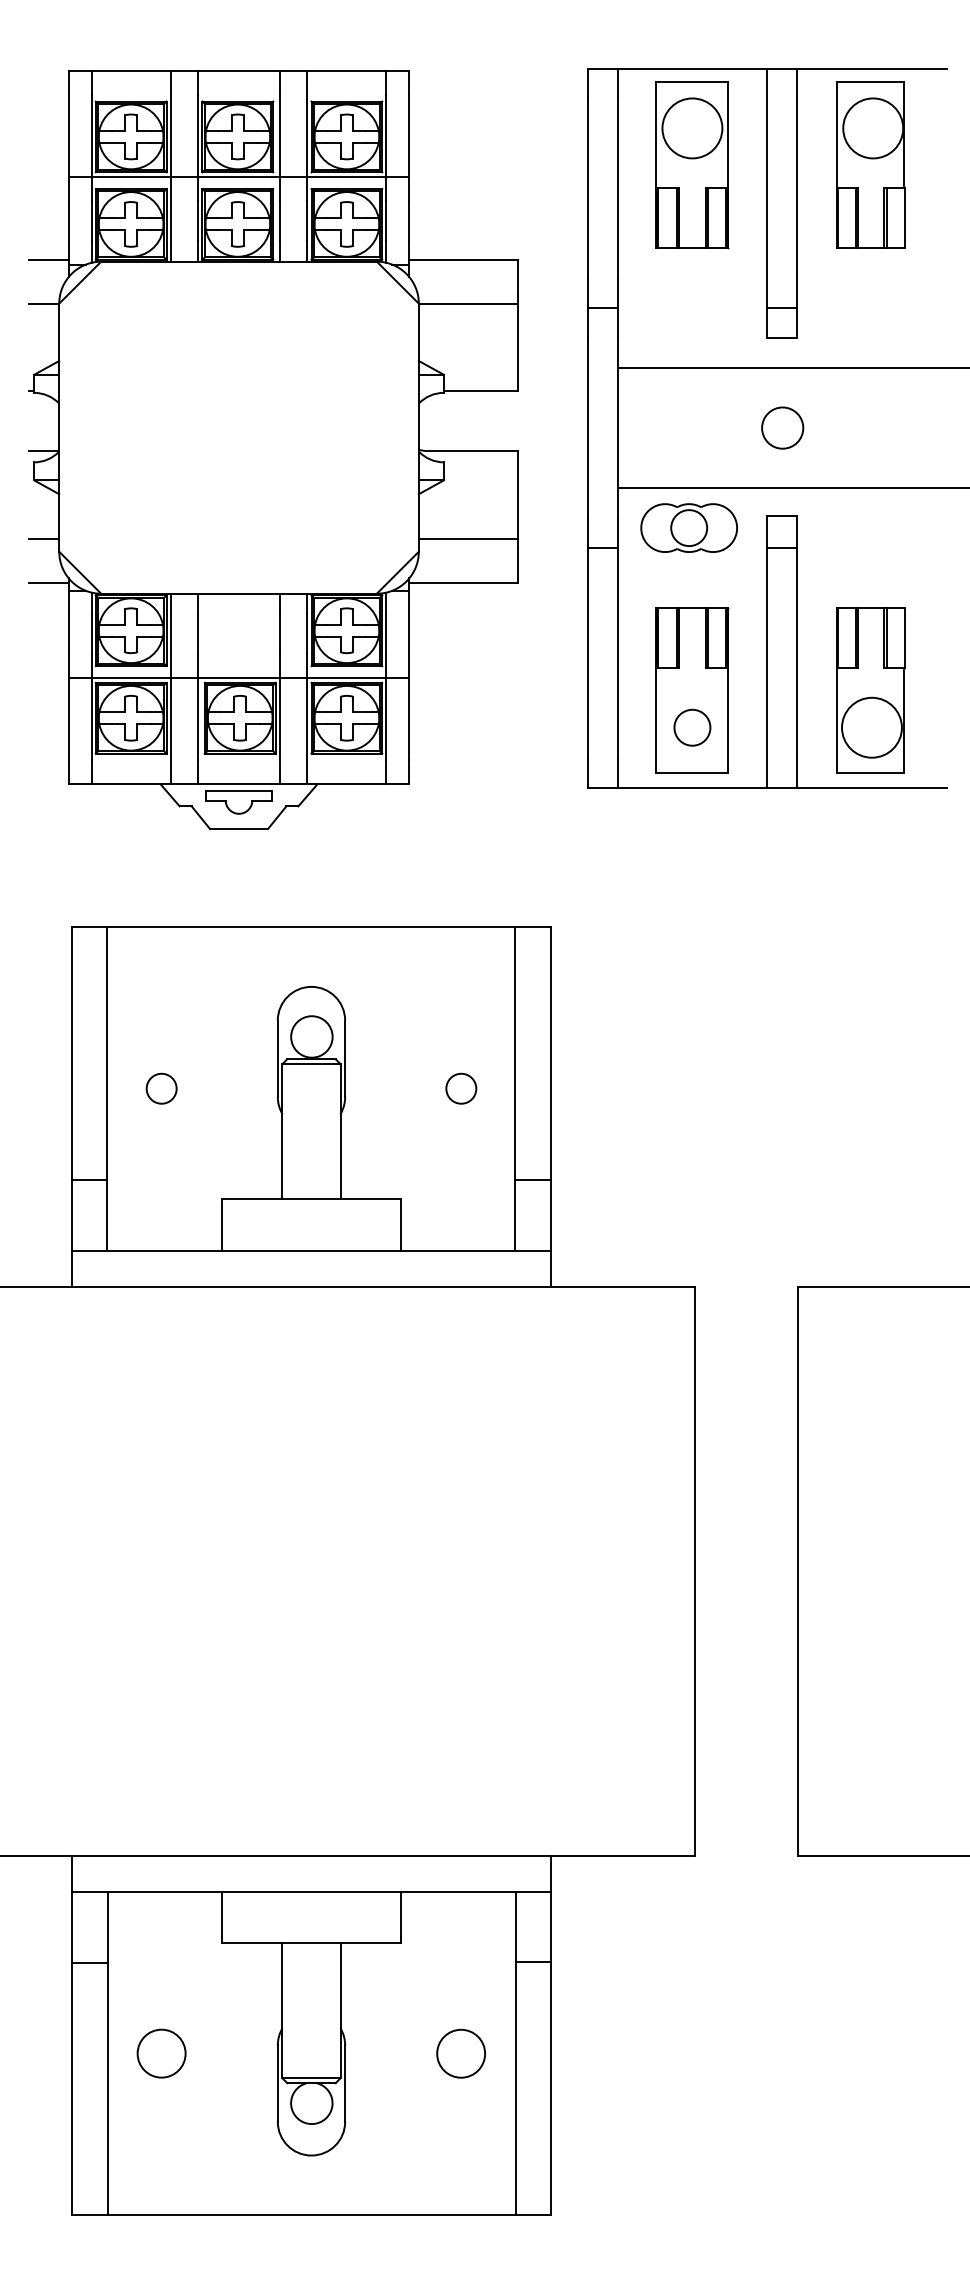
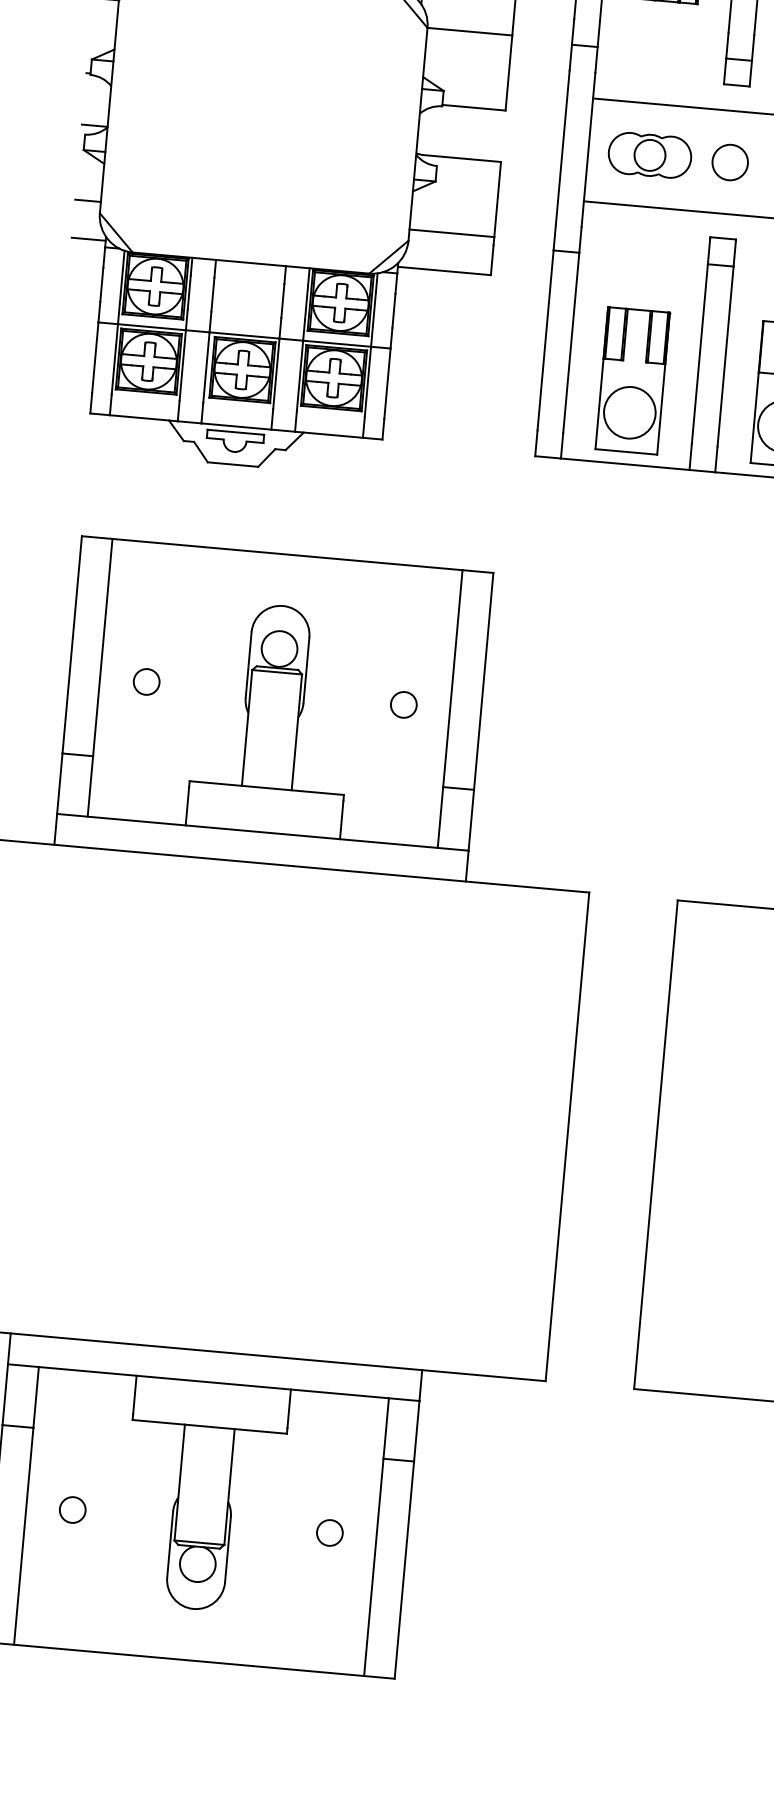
part: (688, 527) -> (649, 154), moved
circle: (692, 727) -> (629, 412), size x1.67
circle: (161, 2053) -> (72, 1509), size x0.62
circle: (461, 2053) -> (330, 1532), size x0.62

